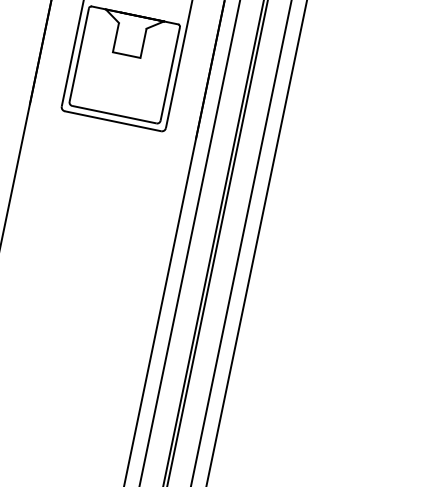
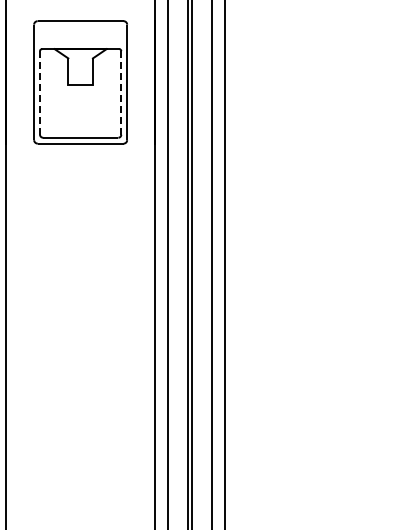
line: (79, 54) -> (40, 92), solid -> dashed
line: (170, 73) -> (121, 92), solid -> dashed

